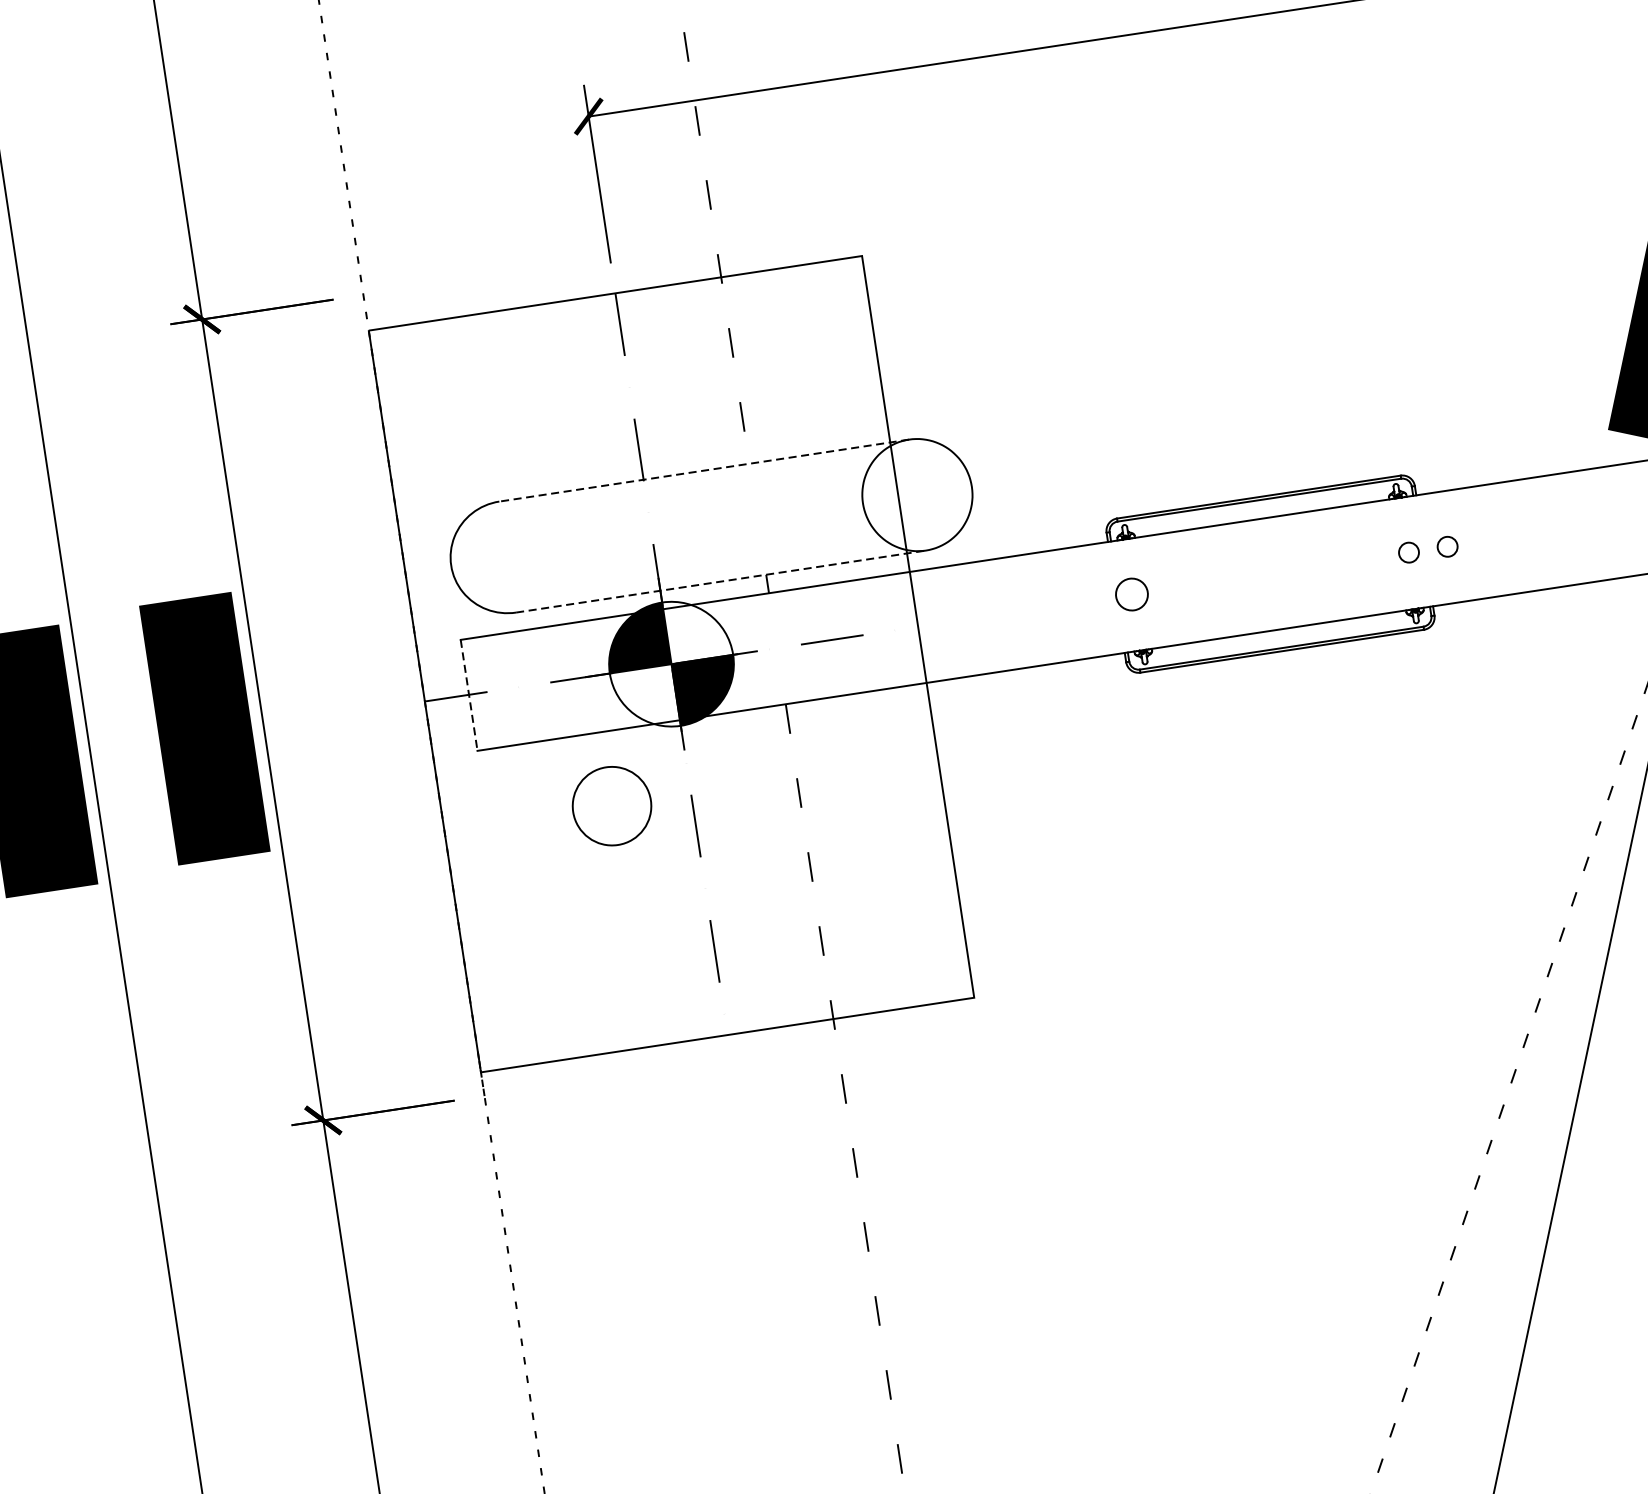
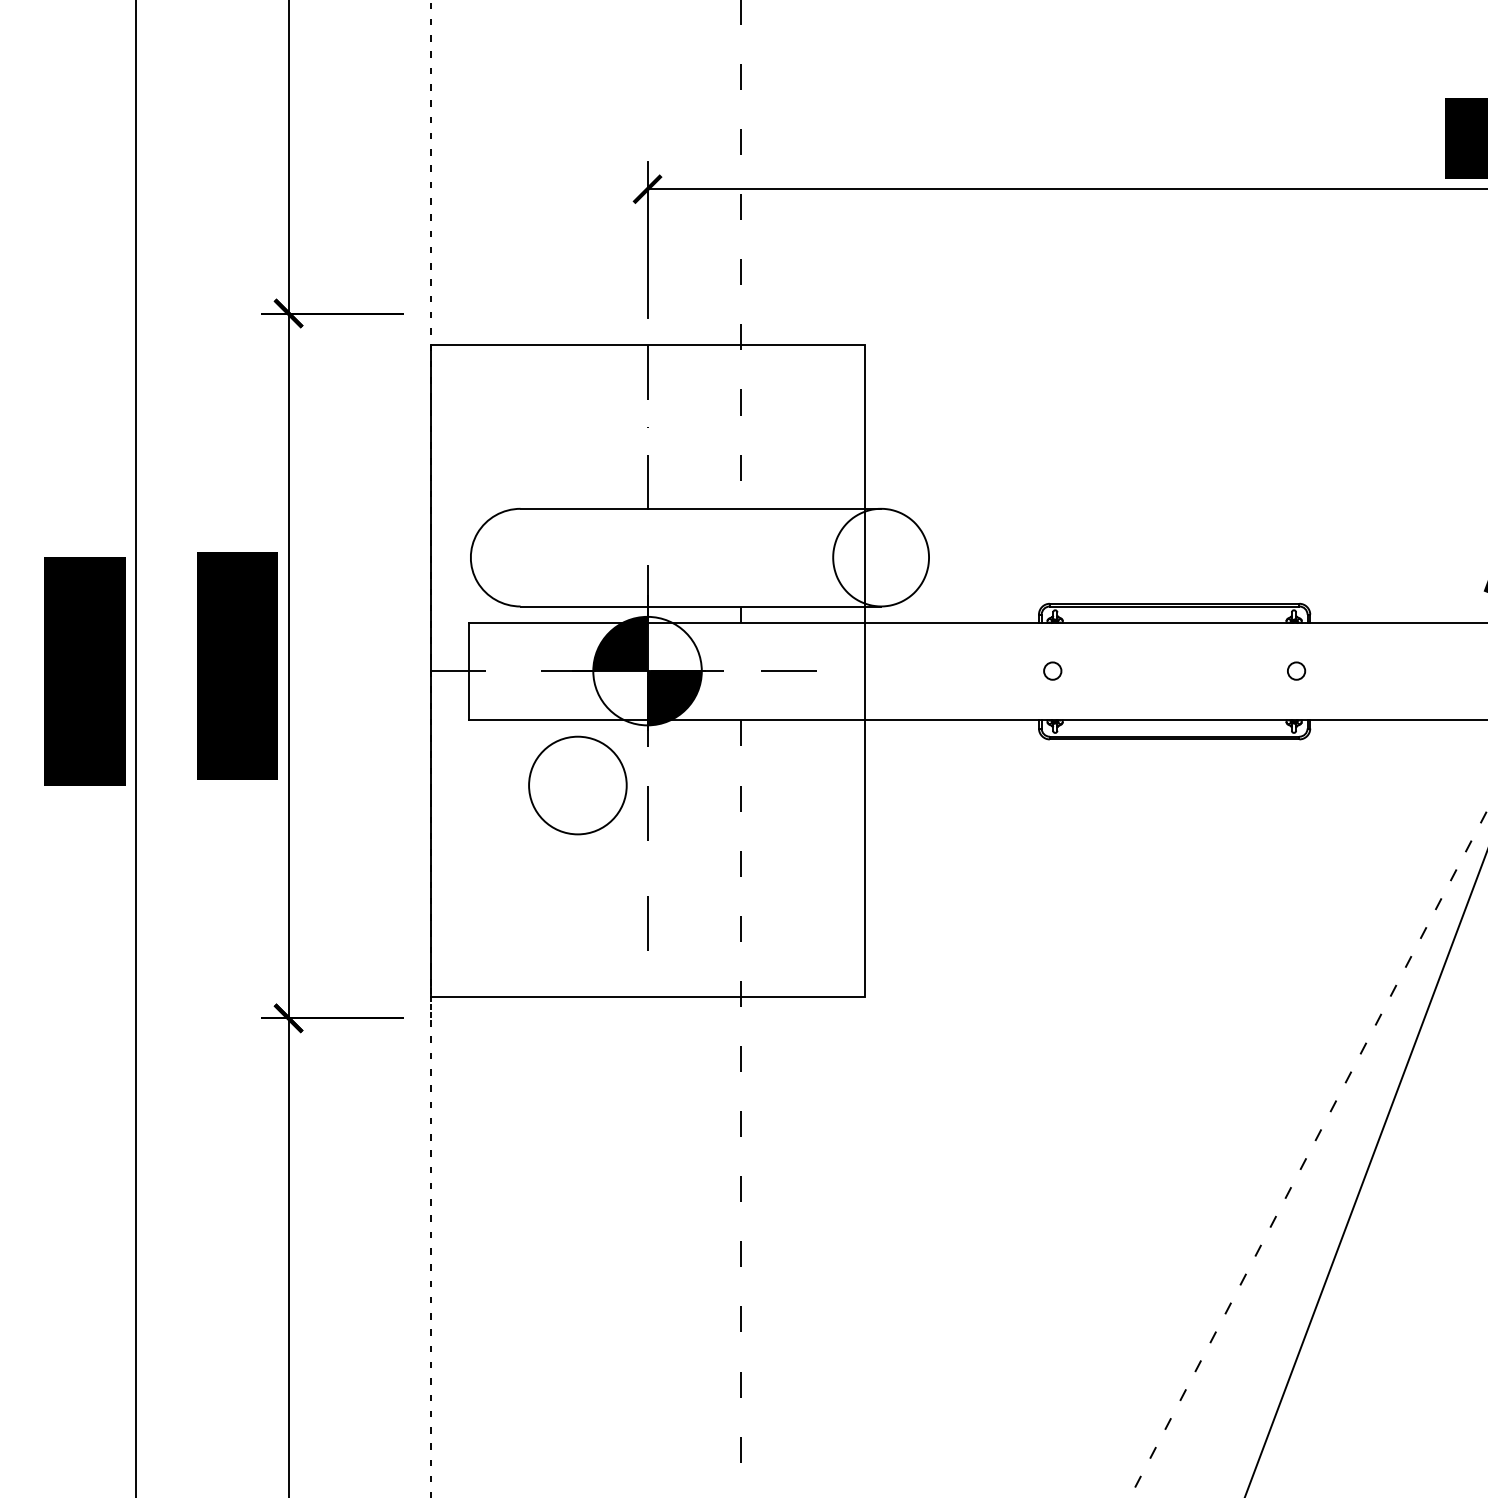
line: (703, 470) -> (700, 508), dashed -> solid
circle: (1447, 546) -> (1330, 670), removed
line: (721, 581) -> (701, 606), dashed -> solid
circle: (1131, 593) -> (1052, 670), size x0.62
line: (469, 695) -> (469, 671), dashed -> solid
circle: (611, 806) -> (577, 785), size x1.43

